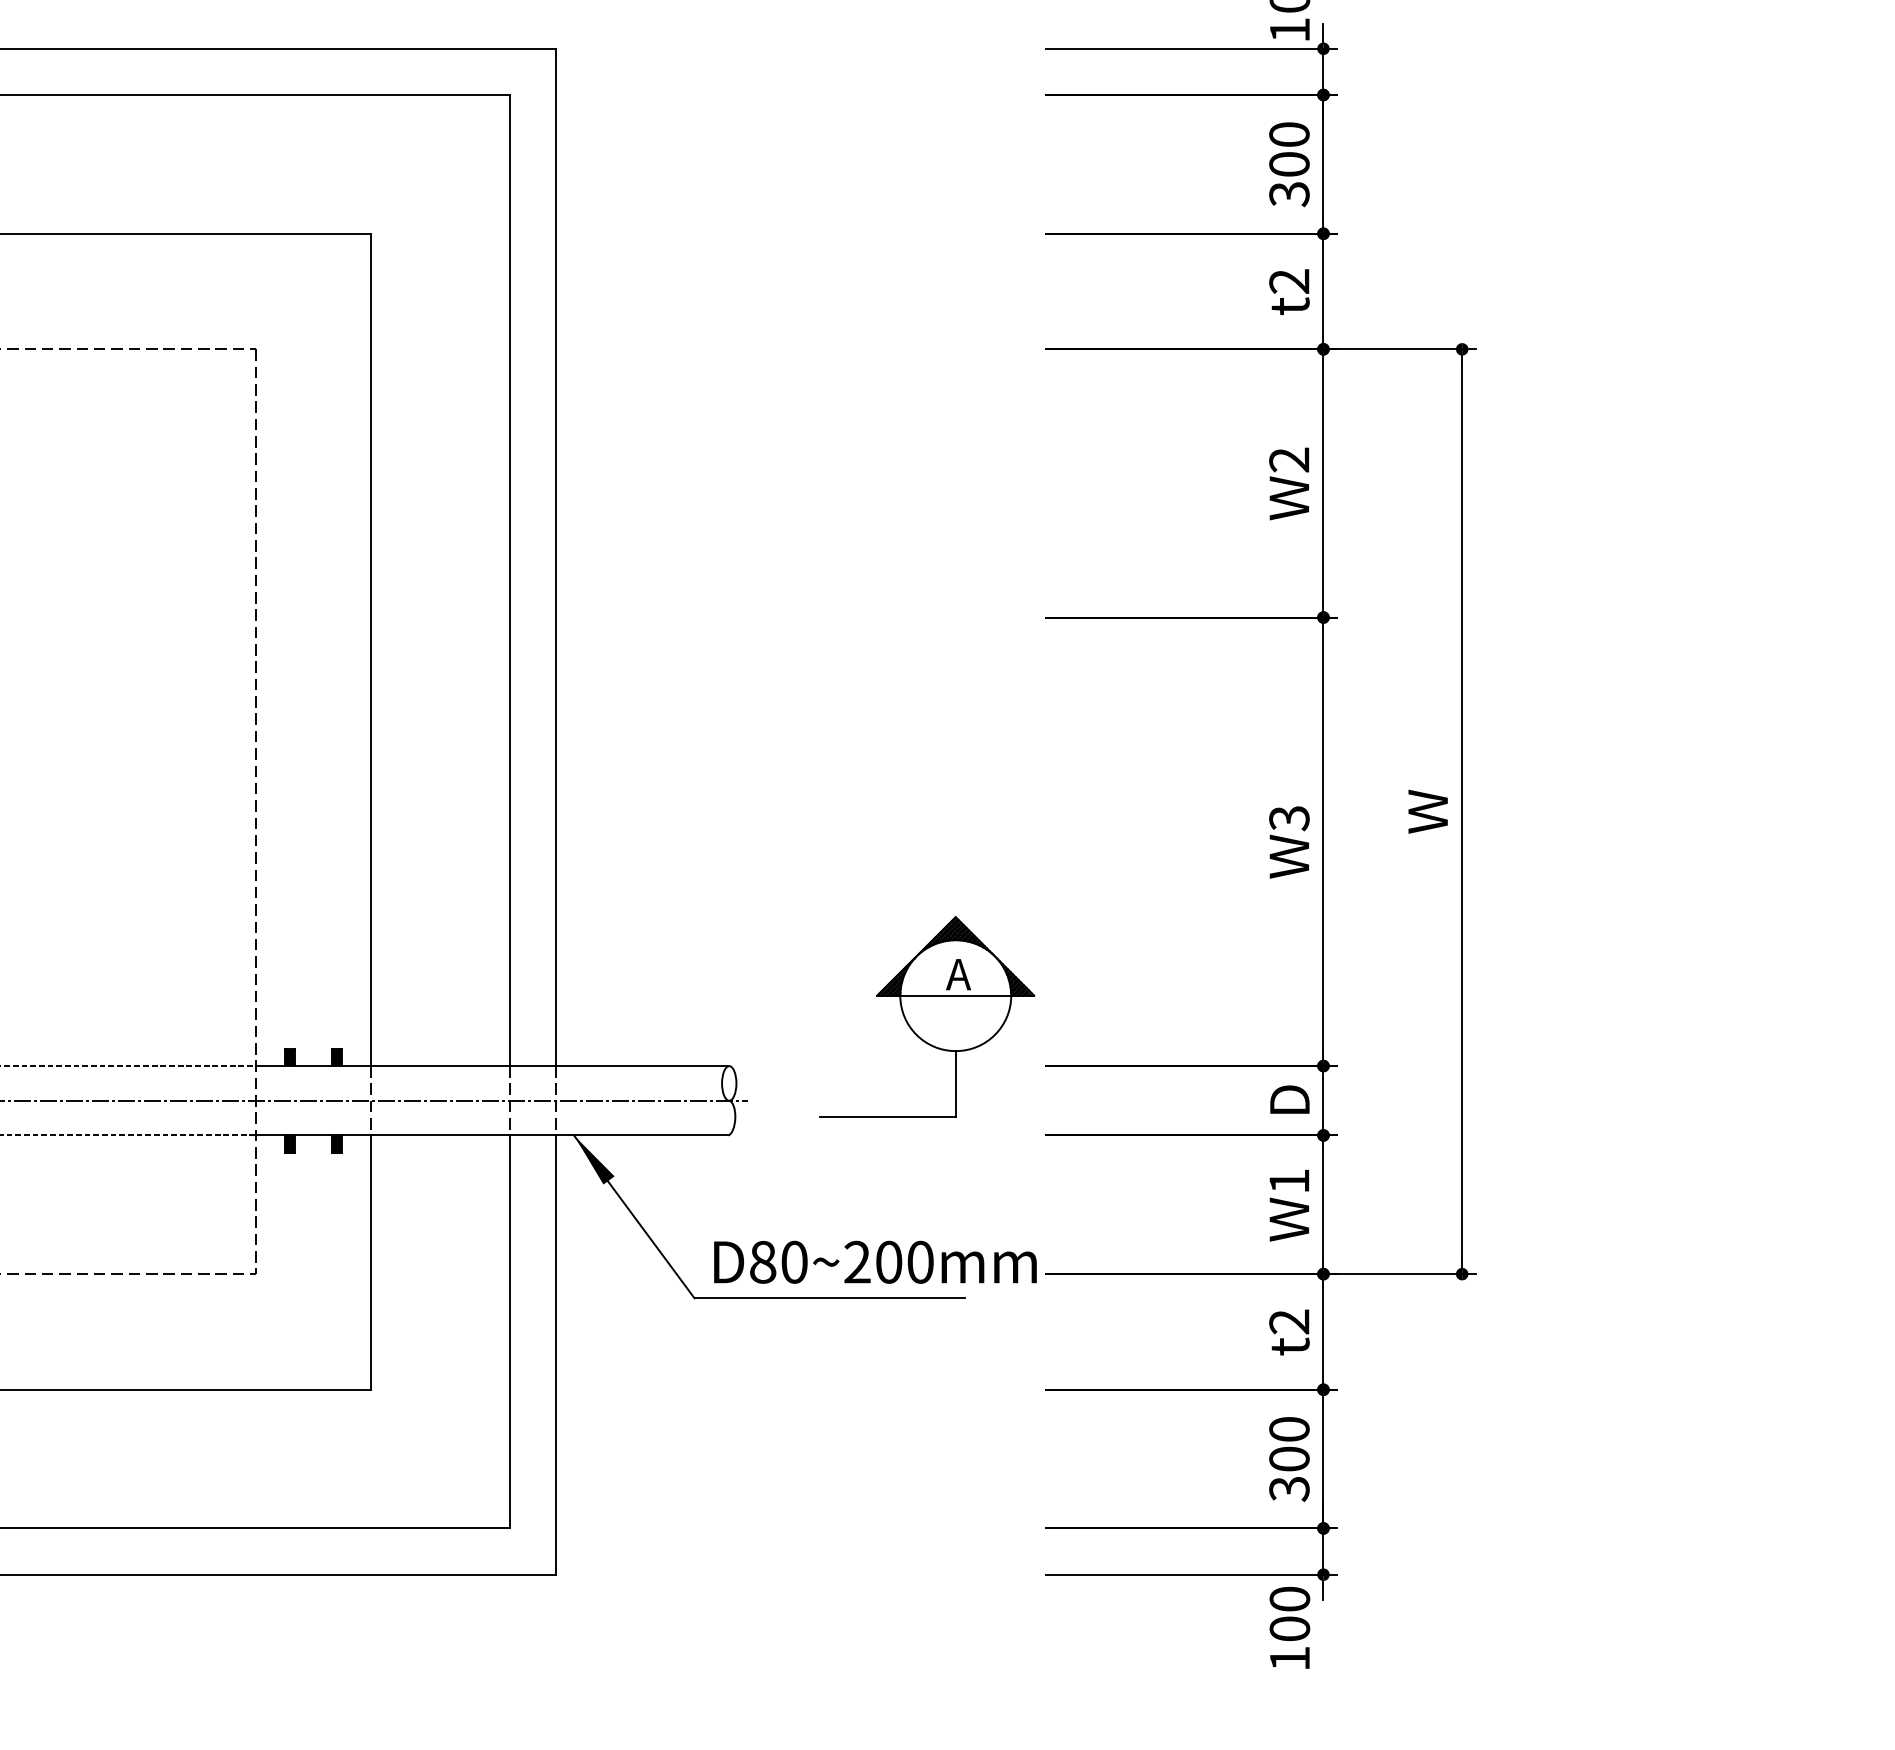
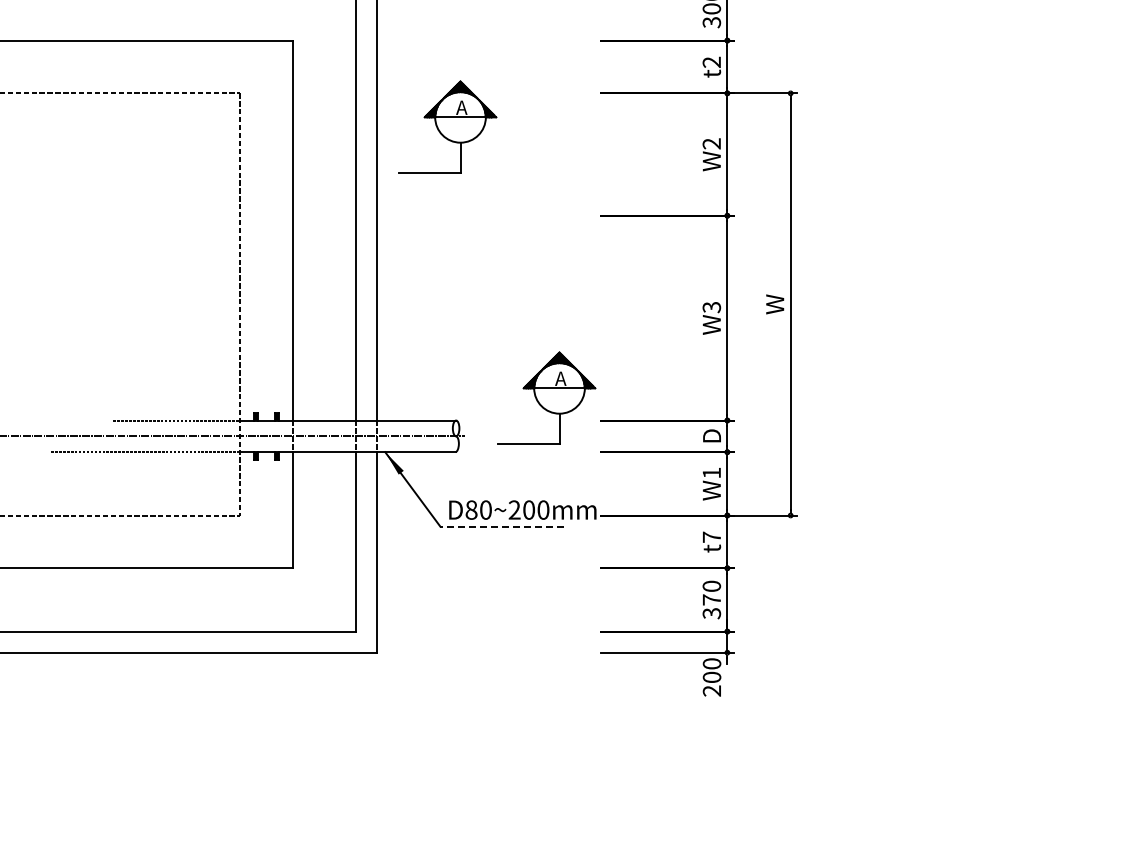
part: (710, 421) -> (447, 126), added
line: (828, 1298) -> (501, 526), solid -> dashed
text: (1288, 1320) -> (711, 536), t2 -> t7
text: (1288, 1458) -> (711, 599), 300 -> 370
text: (1288, 1657) -> (711, 690), 100 -> 200

